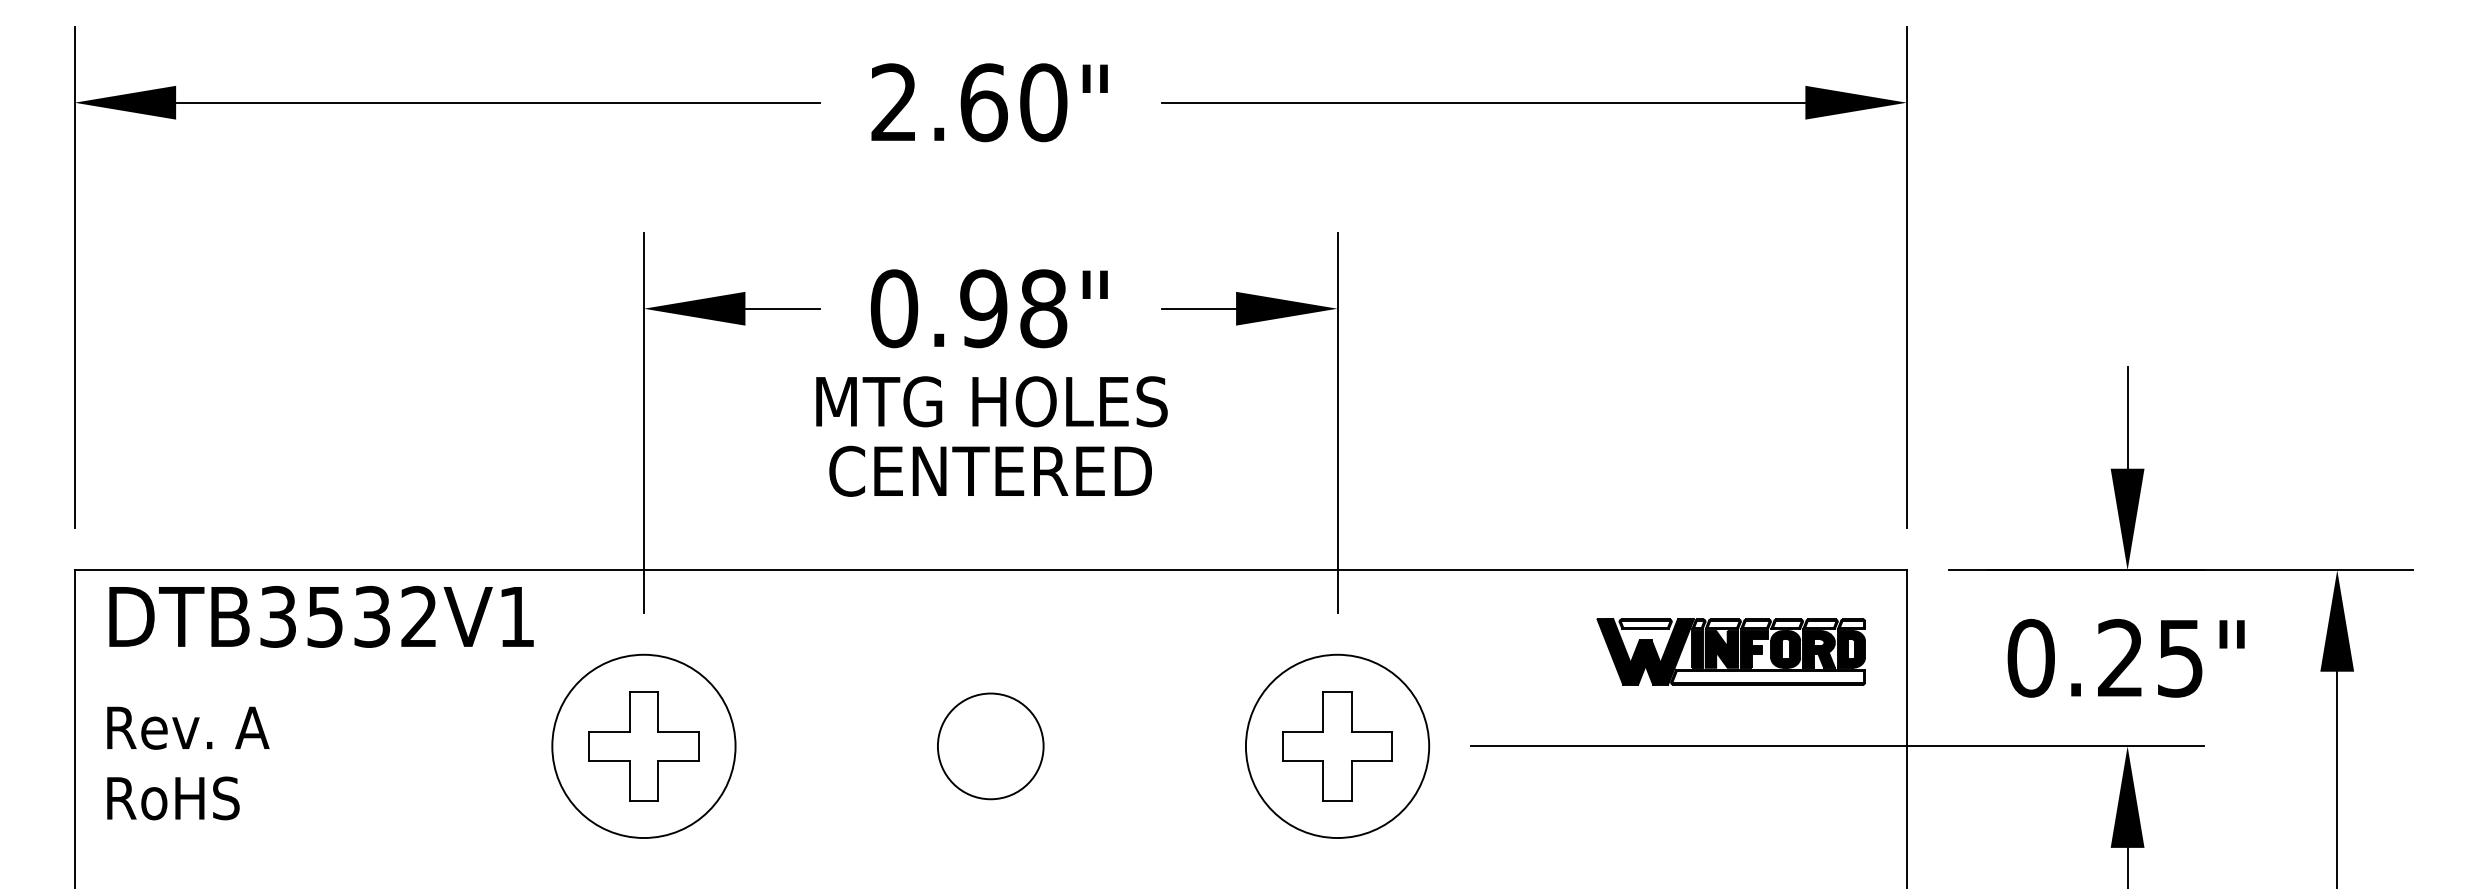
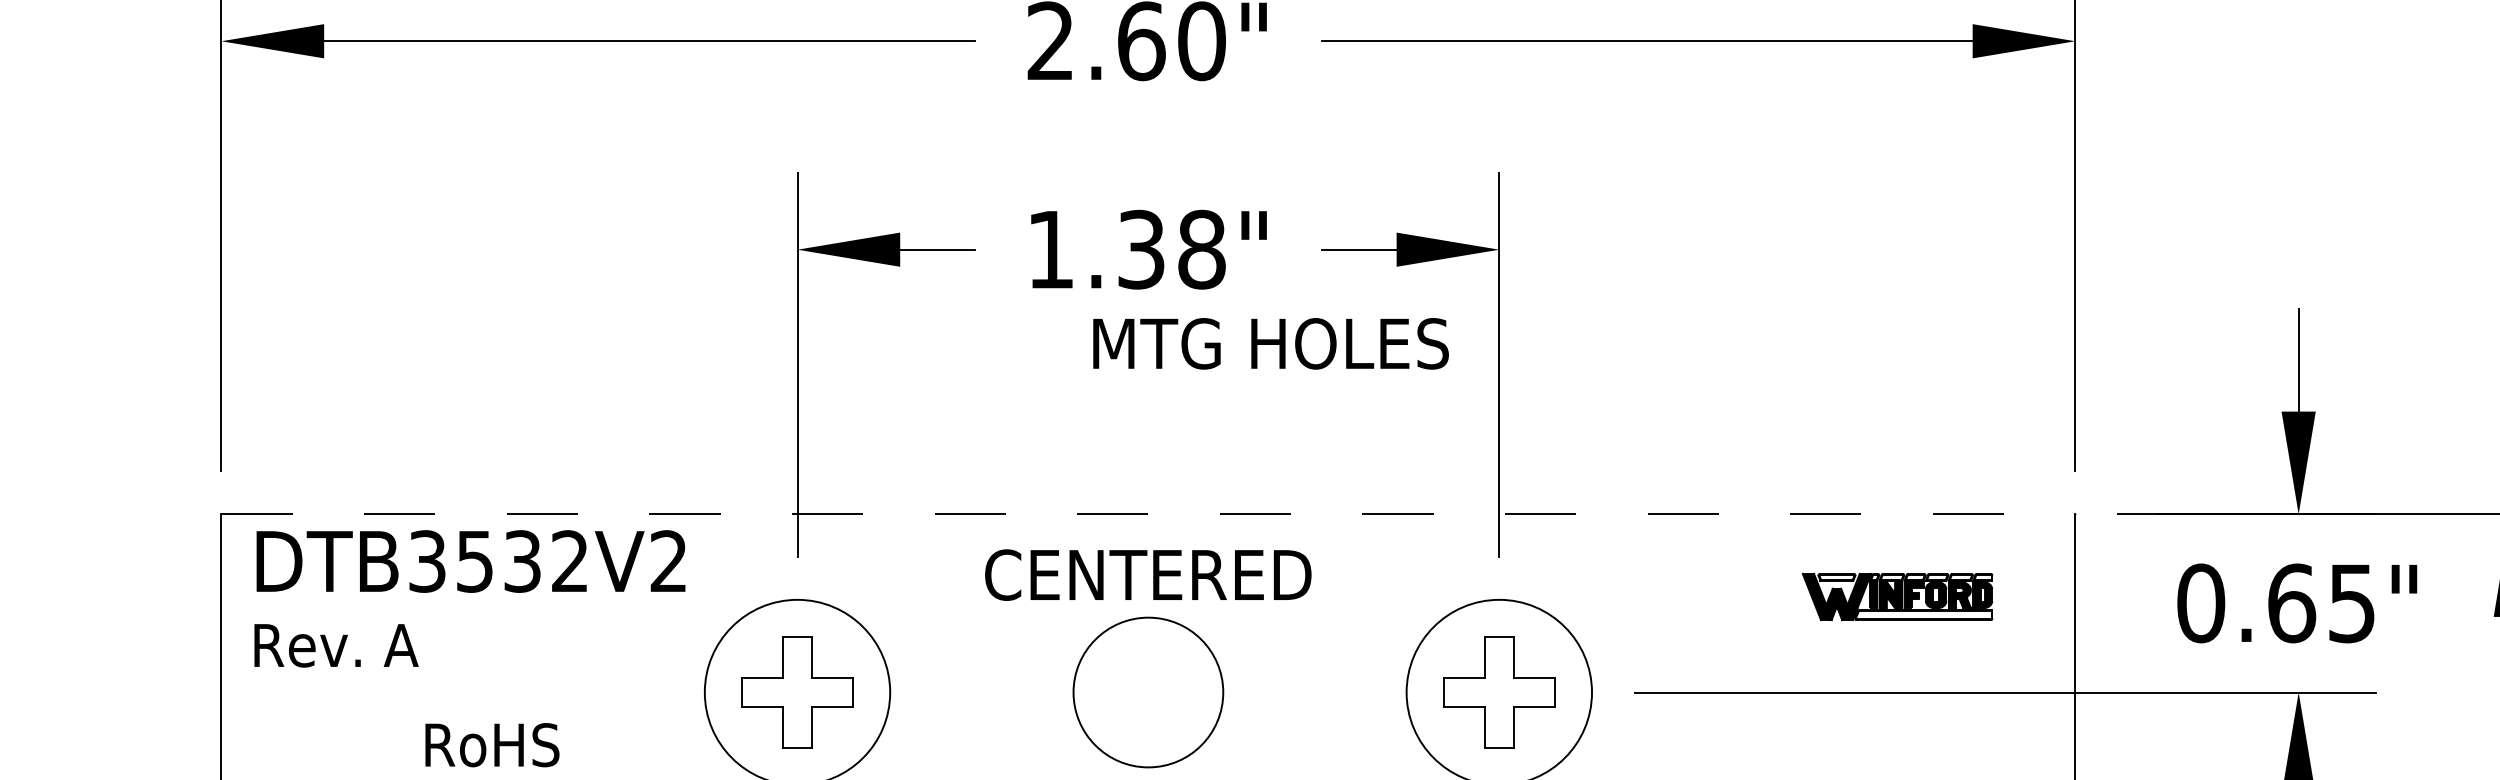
text: (938, 308) -> (1095, 249), 0.98" -> 1.38"
text: (991, 401) -> (1270, 343), moved
text: (990, 470) -> (1148, 574), moved
line: (991, 570) -> (1149, 514), solid -> dashed
text: (516, 615) -> (668, 560), DTB3532V1 -> DTB3532V2
part: (1730, 651) -> (1896, 596), size x0.7
text: (2120, 657) -> (2291, 602), 0.25" -> 0.65"
text: (188, 727) -> (336, 645), moved
circle: (990, 746) -> (1148, 692), size x1.4
text: (173, 798) -> (492, 745), moved

